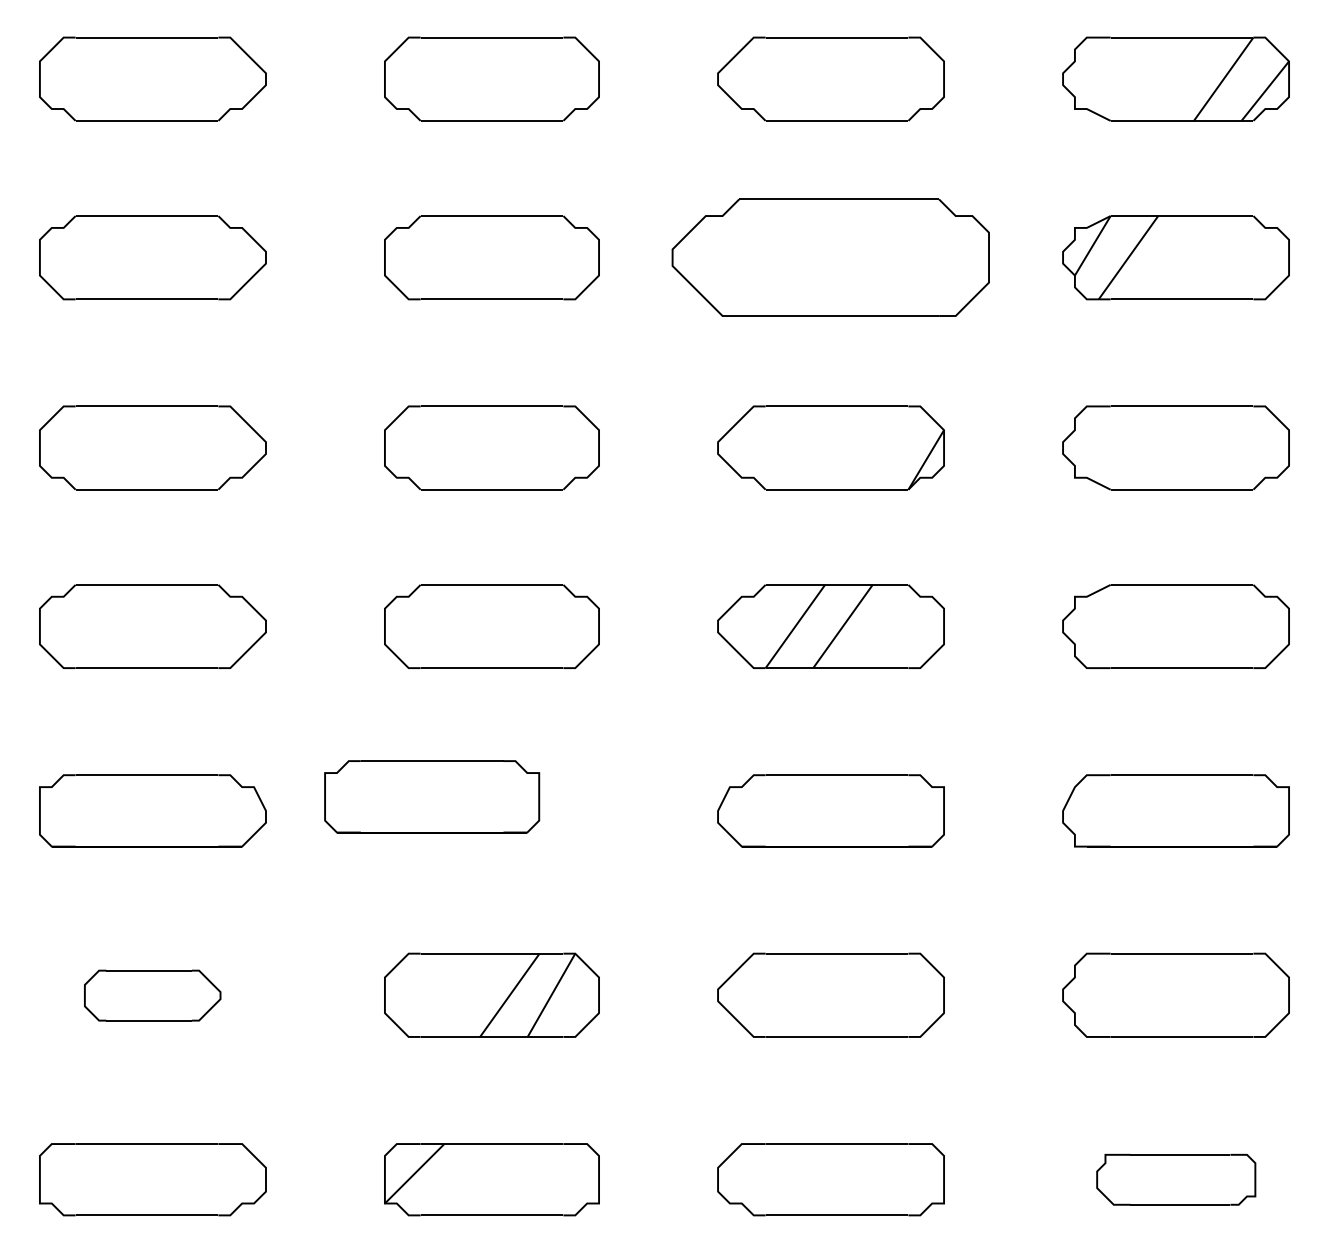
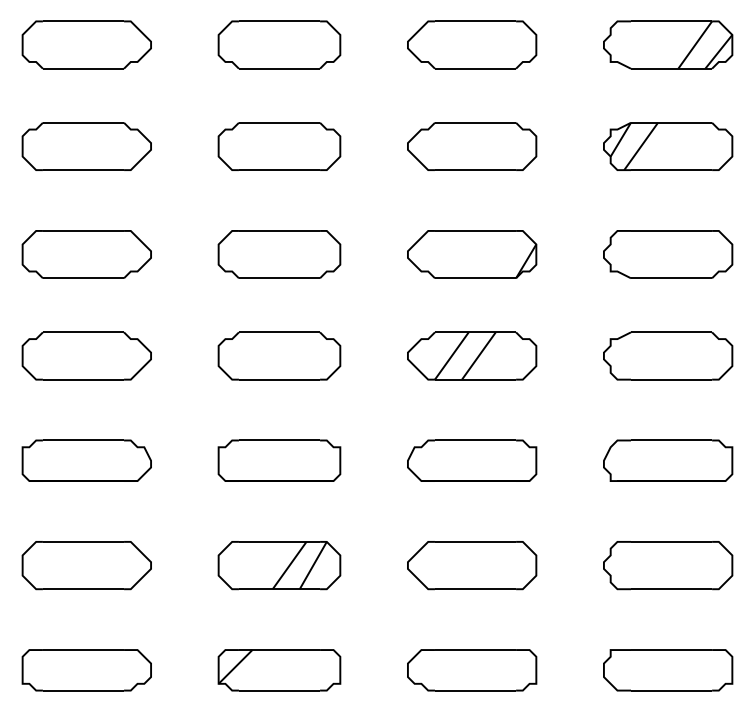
part: (831, 257) -> (472, 146), size x0.71
part: (432, 796) -> (279, 460), moved
part: (152, 995) -> (86, 565), size x1.67
part: (1176, 1180) -> (668, 670), size x1.43

